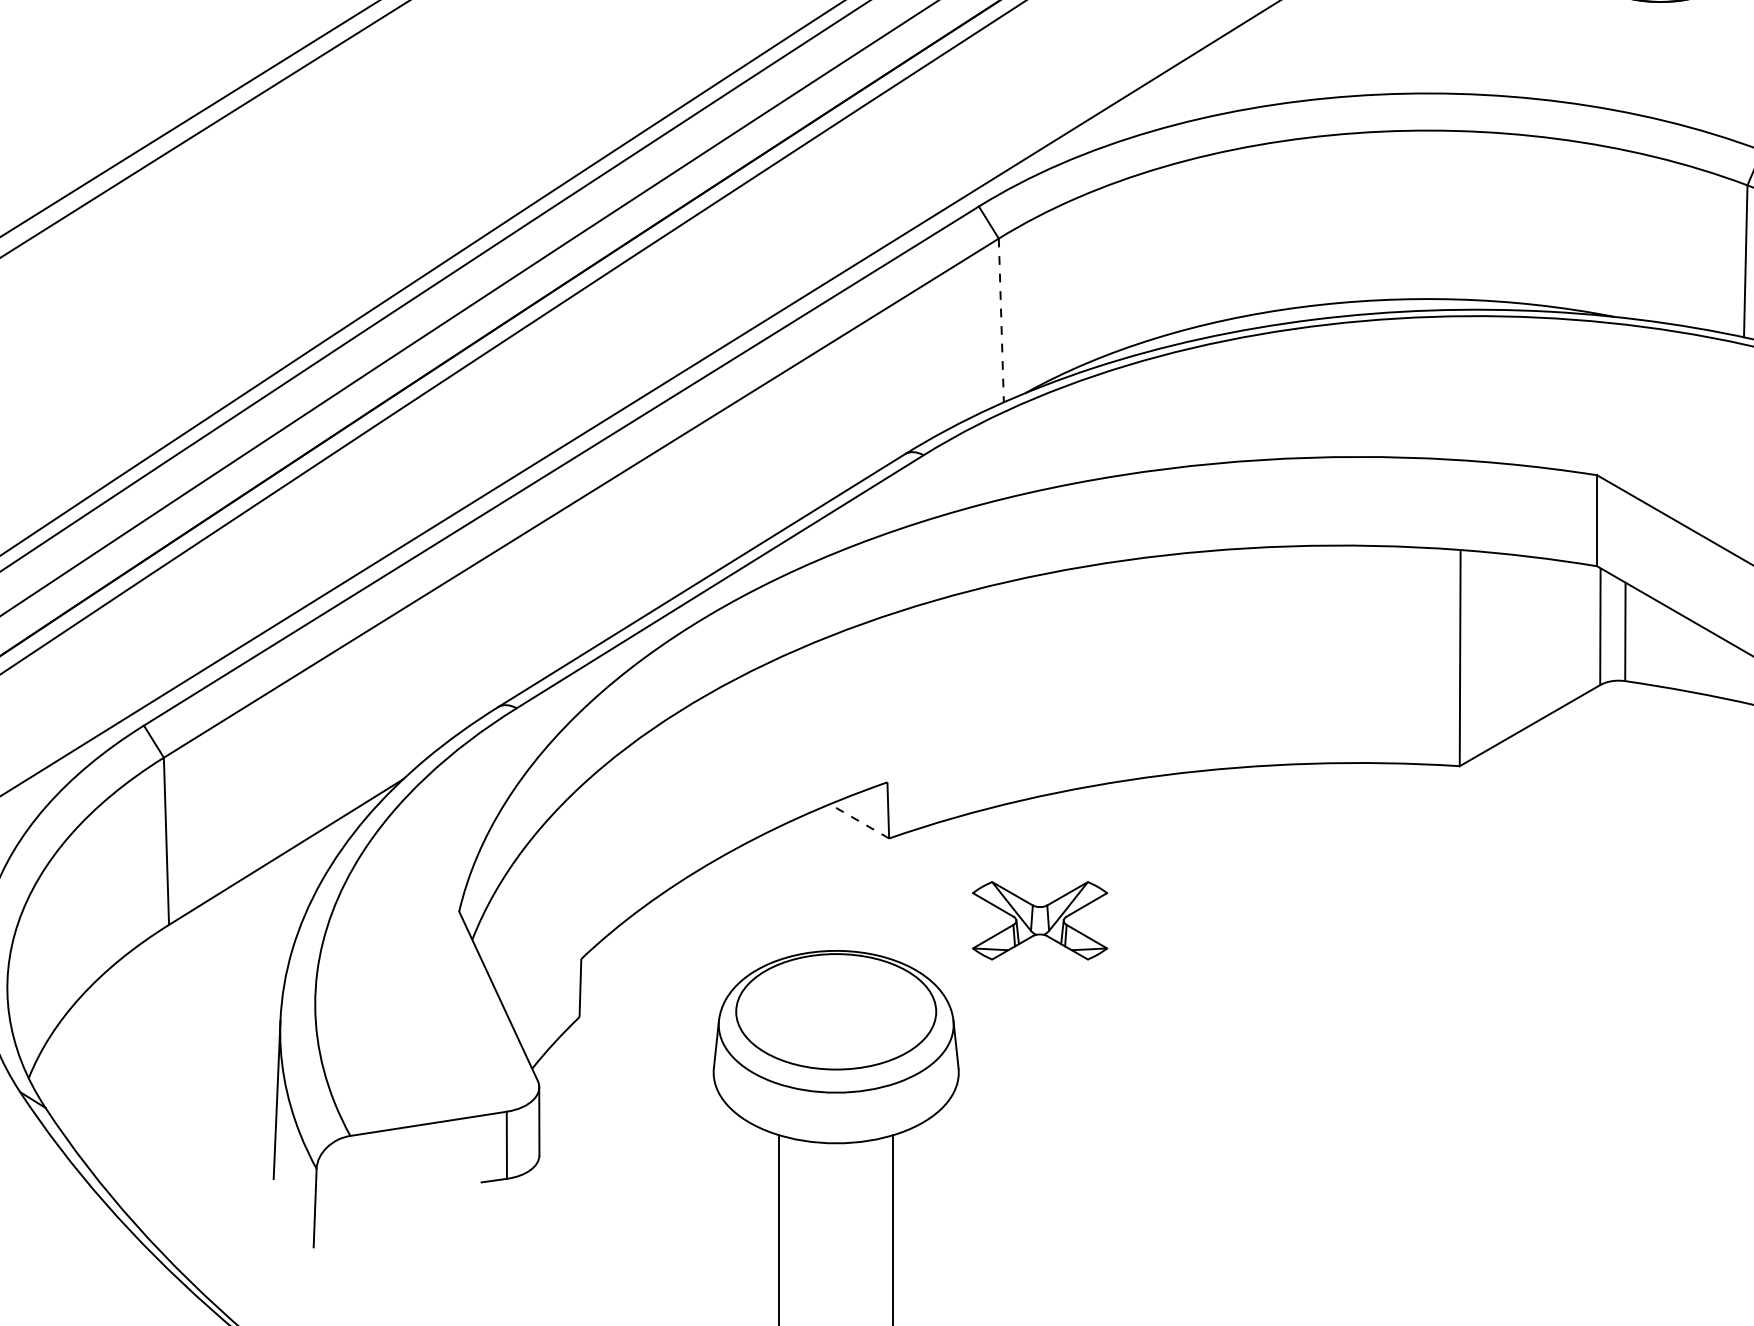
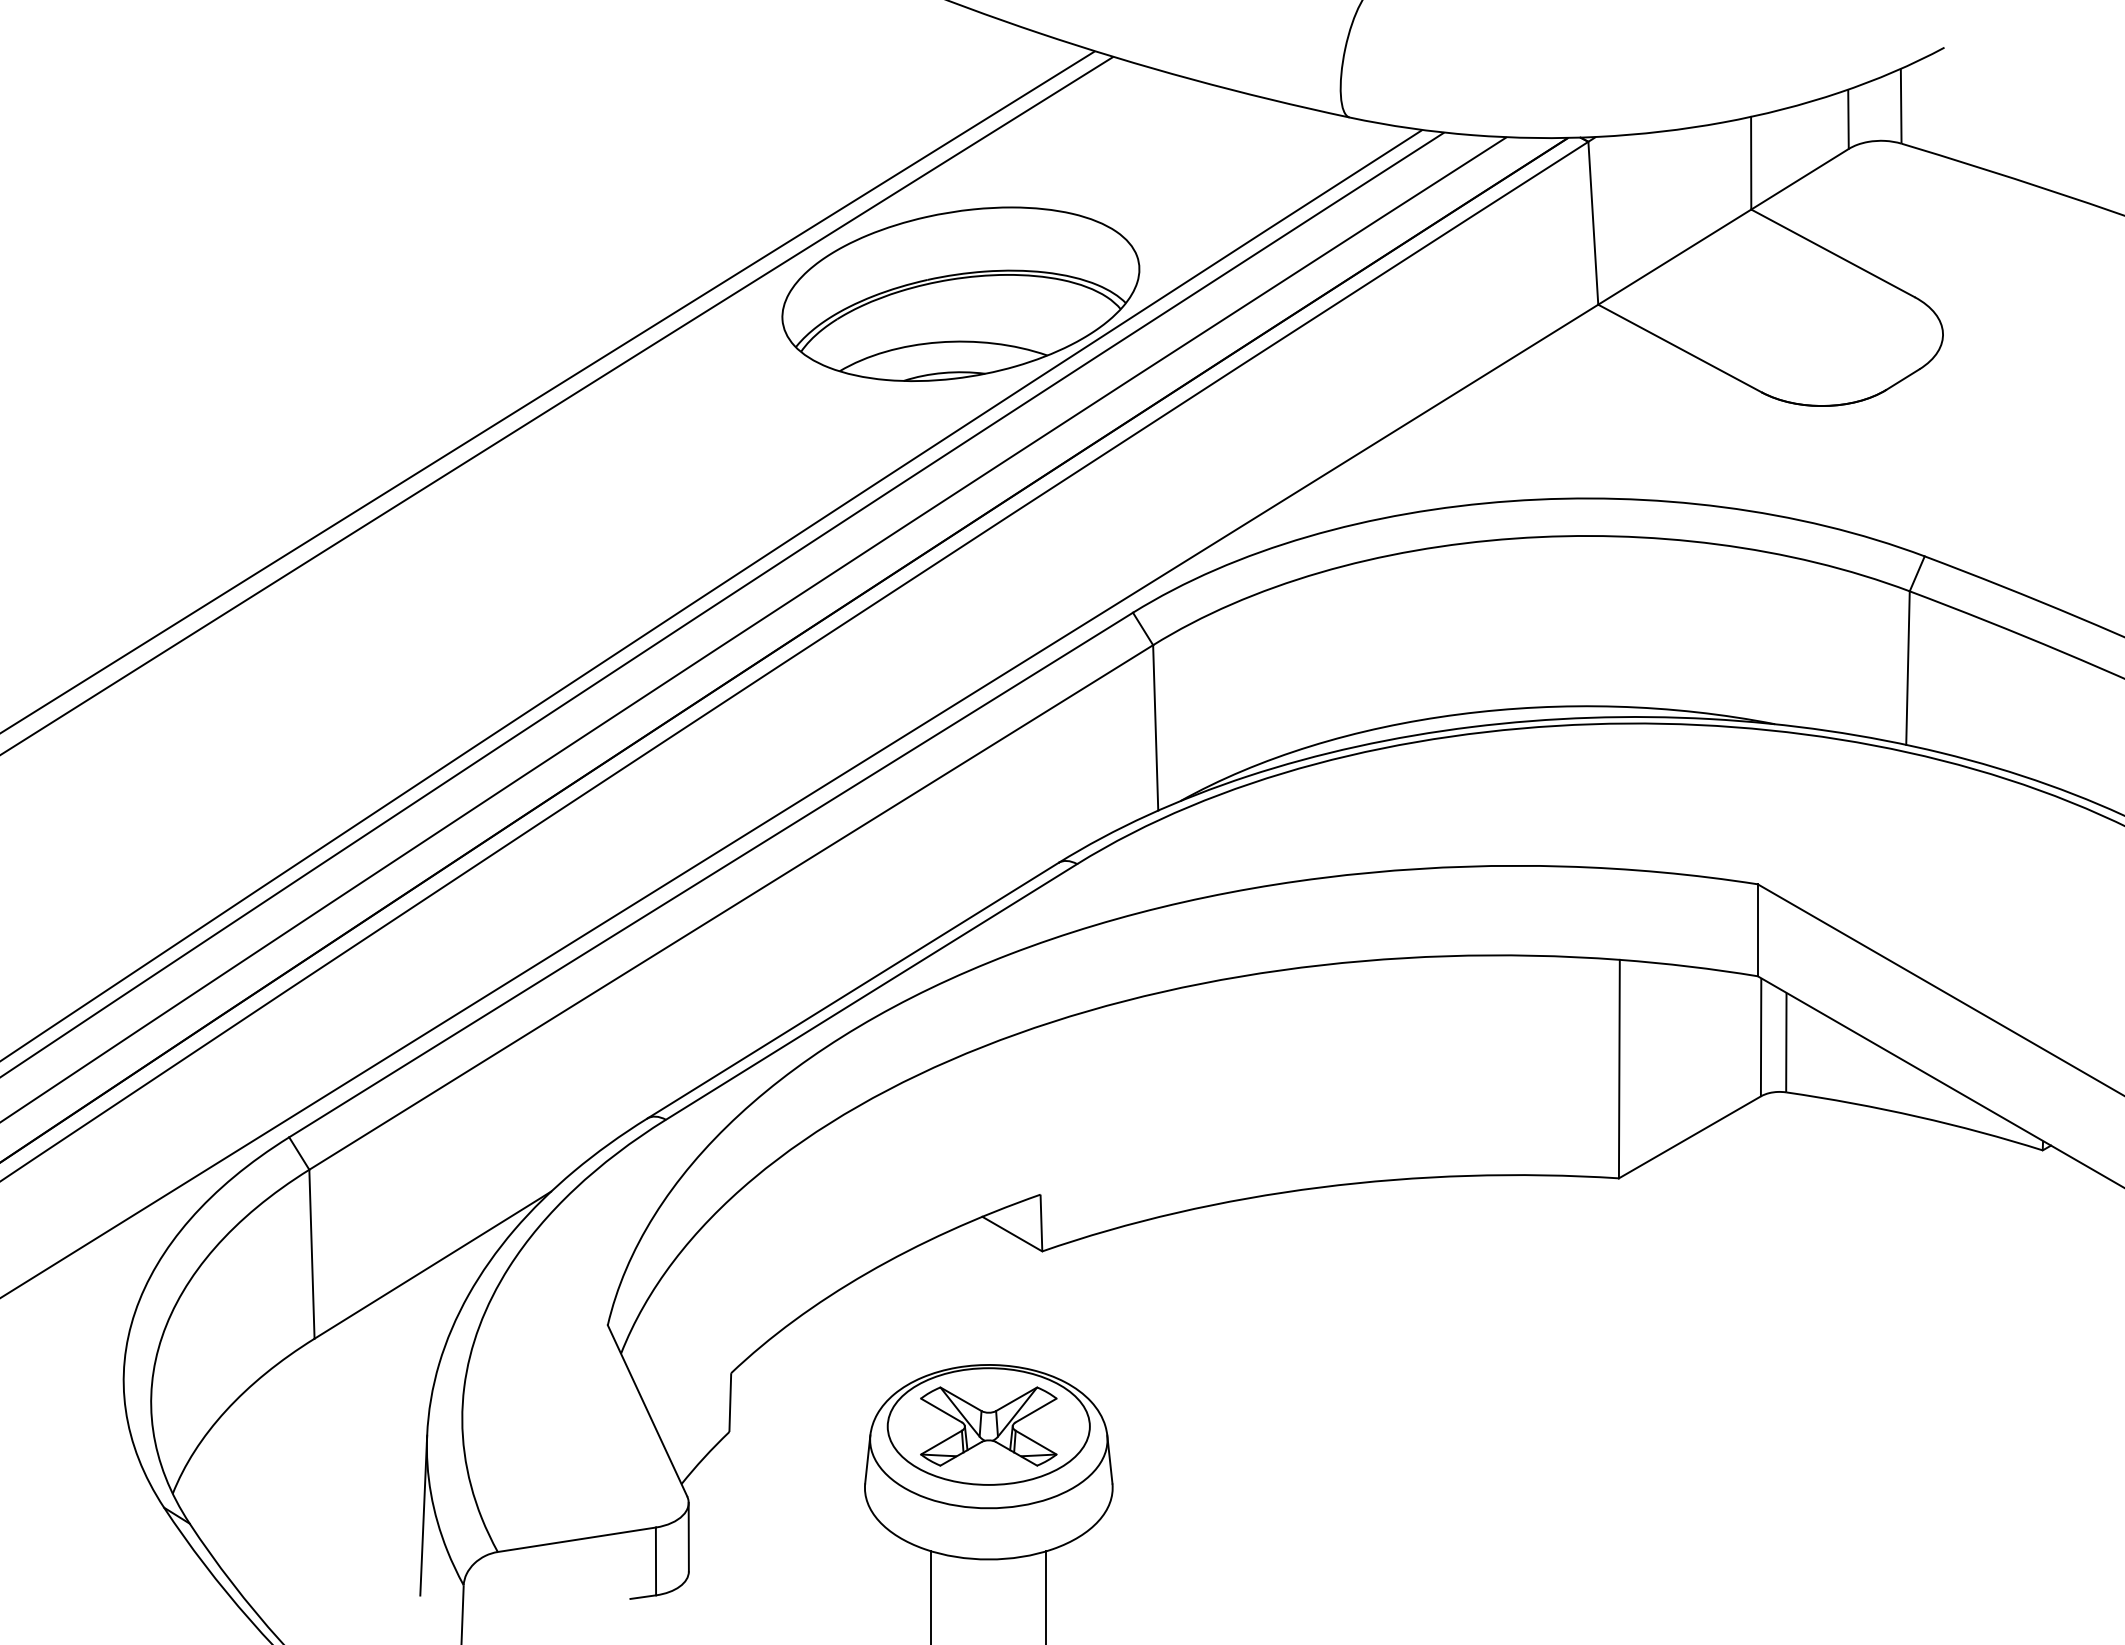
line: (1001, 320) -> (1155, 727), dashed -> solid
line: (859, 821) -> (1012, 1234), dashed -> solid
part: (1039, 920) -> (988, 1426), moved

